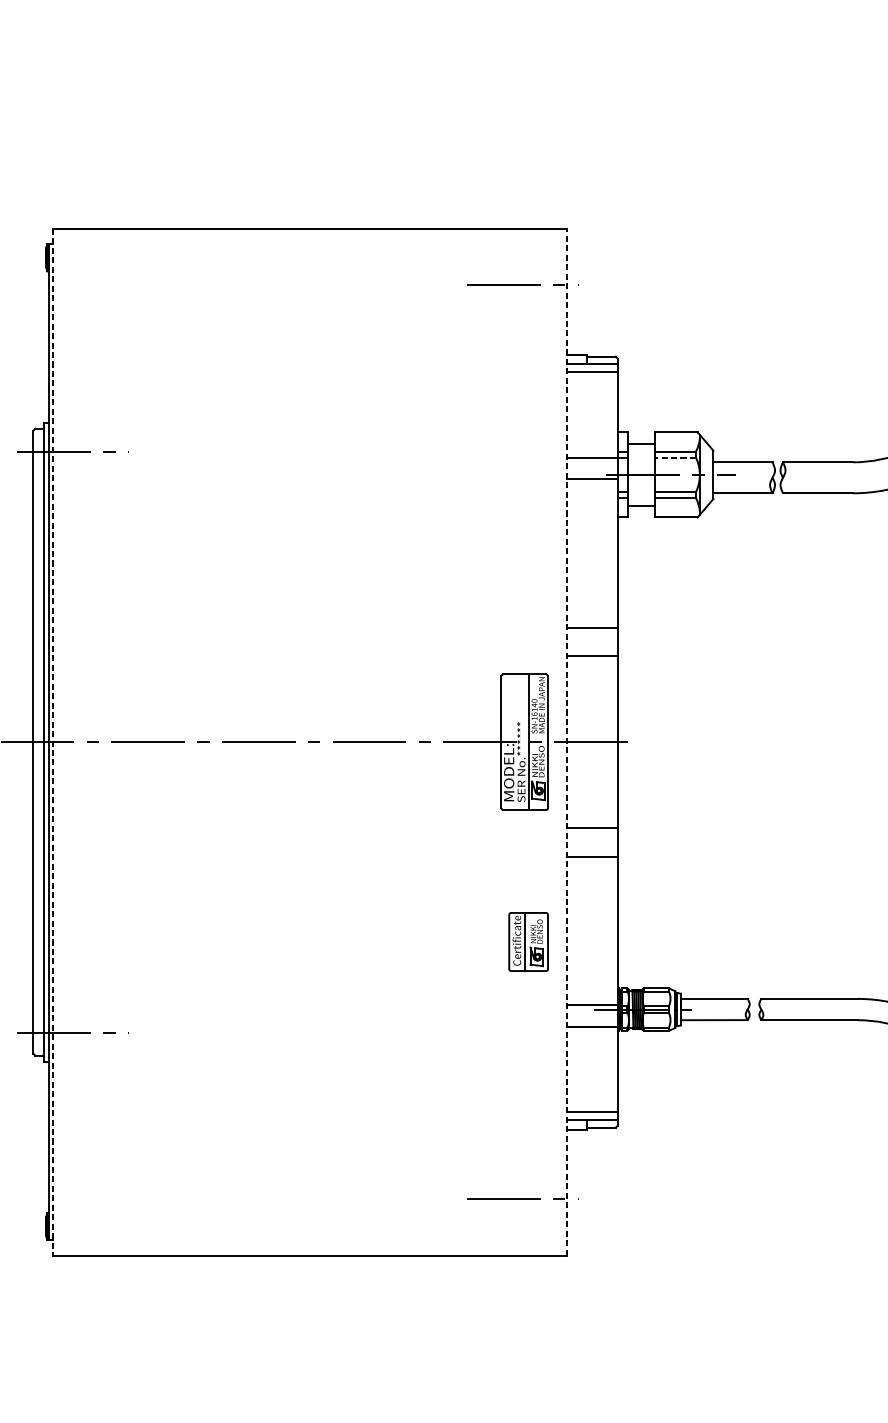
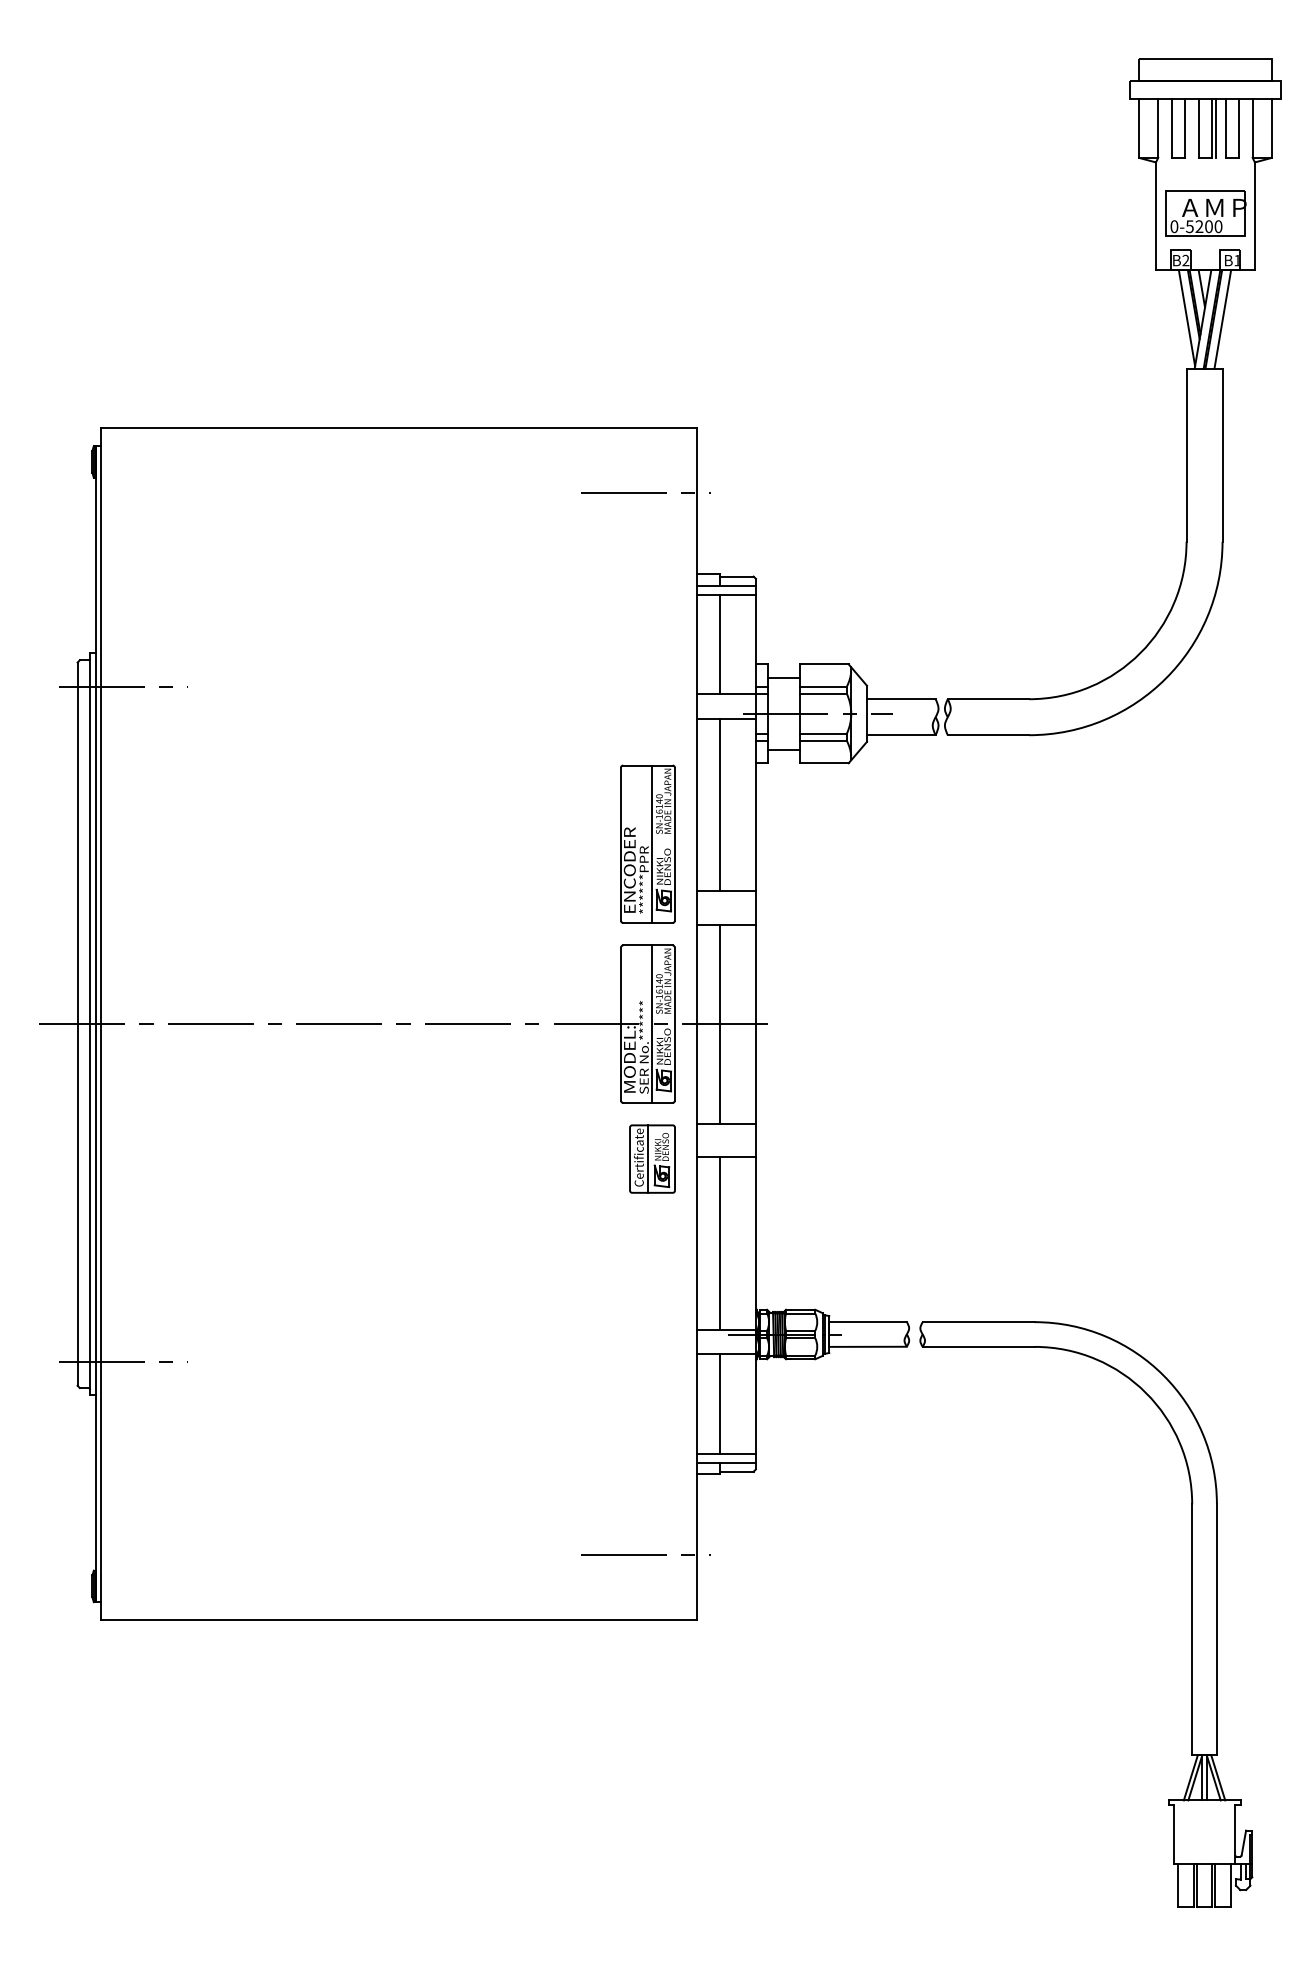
line: (586, 415) -> (719, 644), added
line: (675, 457) -> (823, 693), dashed -> solid
line: (586, 553) -> (719, 804), added
part: (524, 586) -> (647, 843), added
line: (586, 741) -> (719, 1023), added
line: (53, 742) -> (100, 1024), dashed -> solid
line: (567, 742) -> (697, 1024), dashed -> solid
line: (586, 931) -> (719, 1243), added
part: (528, 941) -> (652, 1158), moved
line: (586, 1068) -> (719, 1403), added

